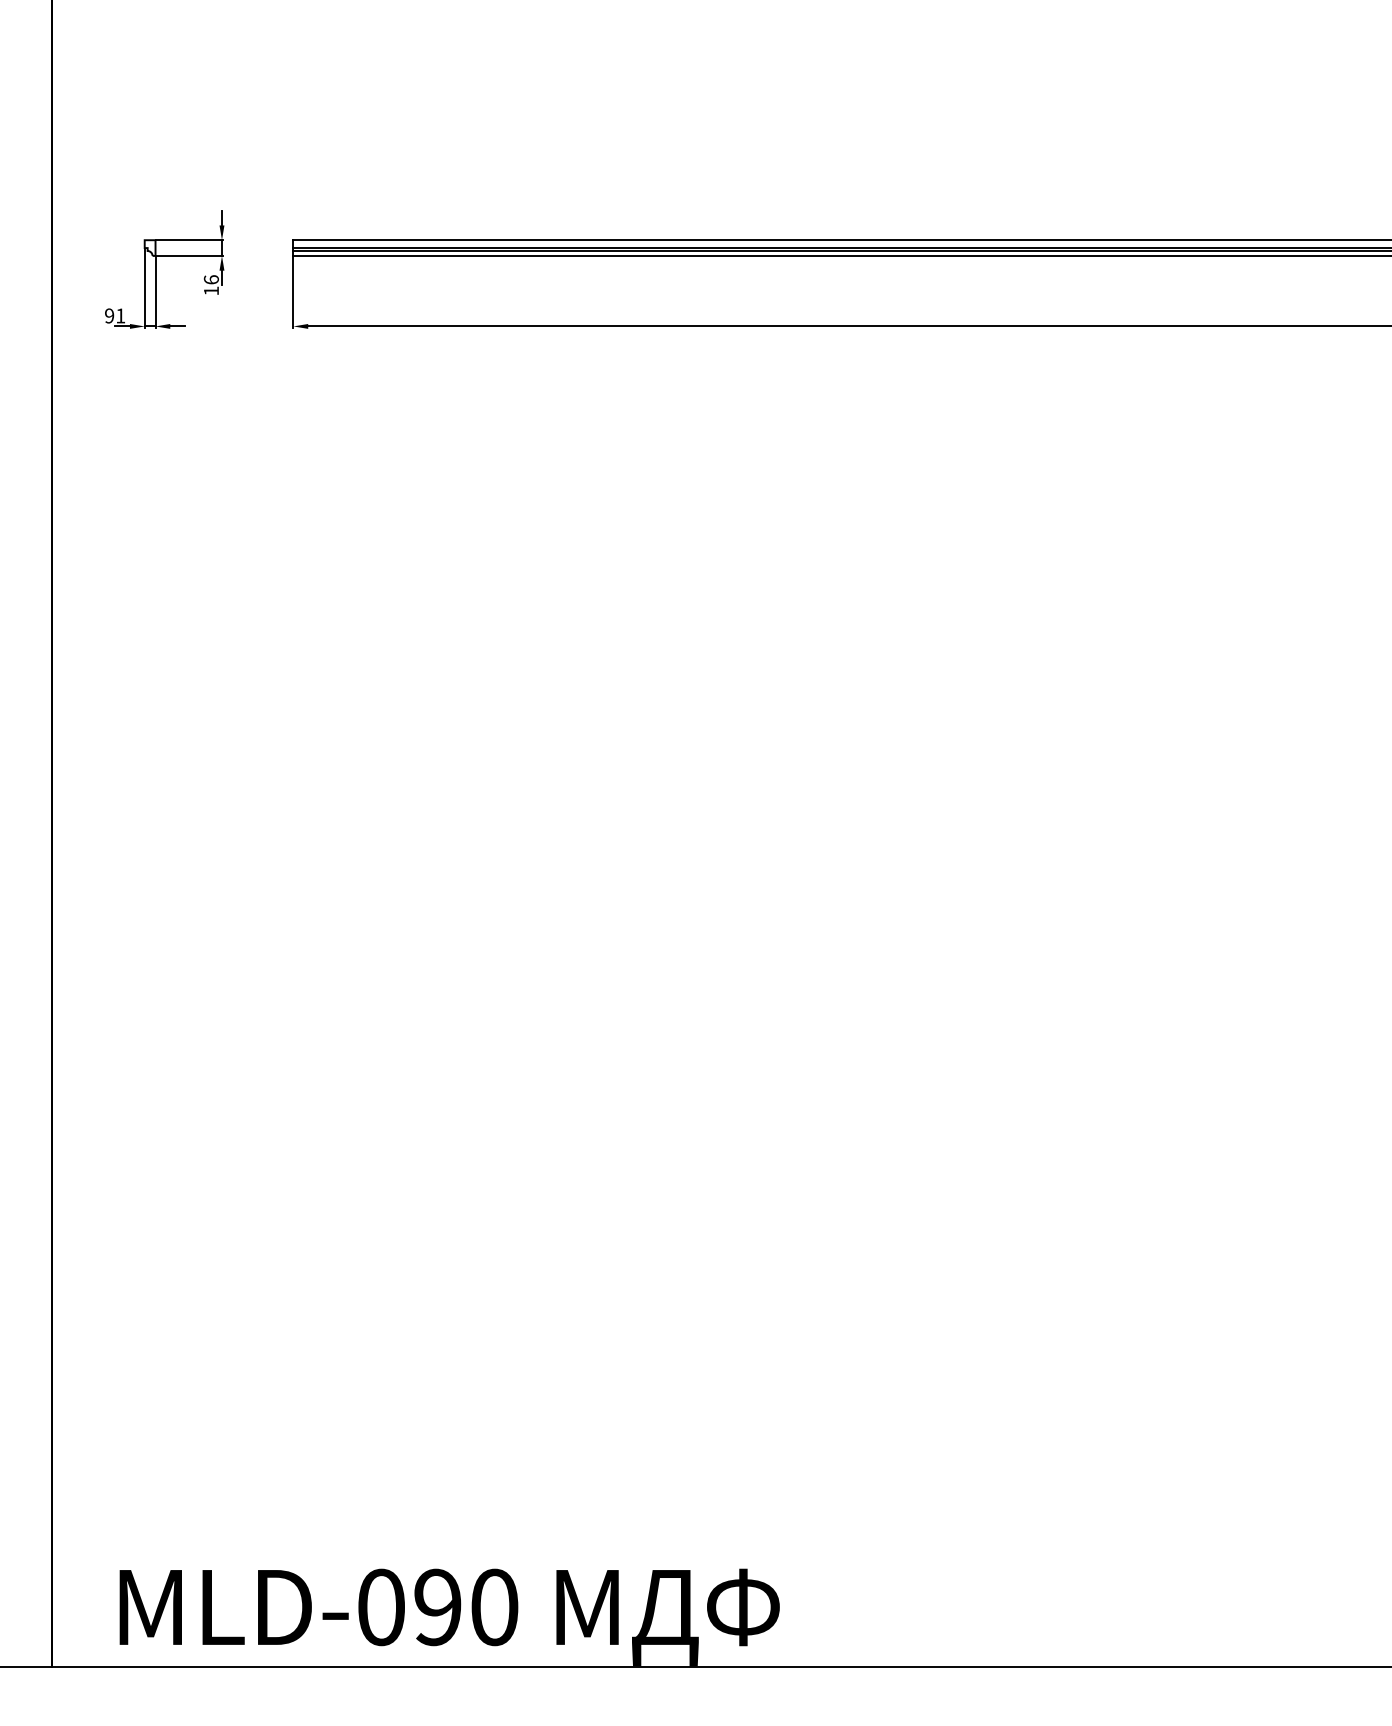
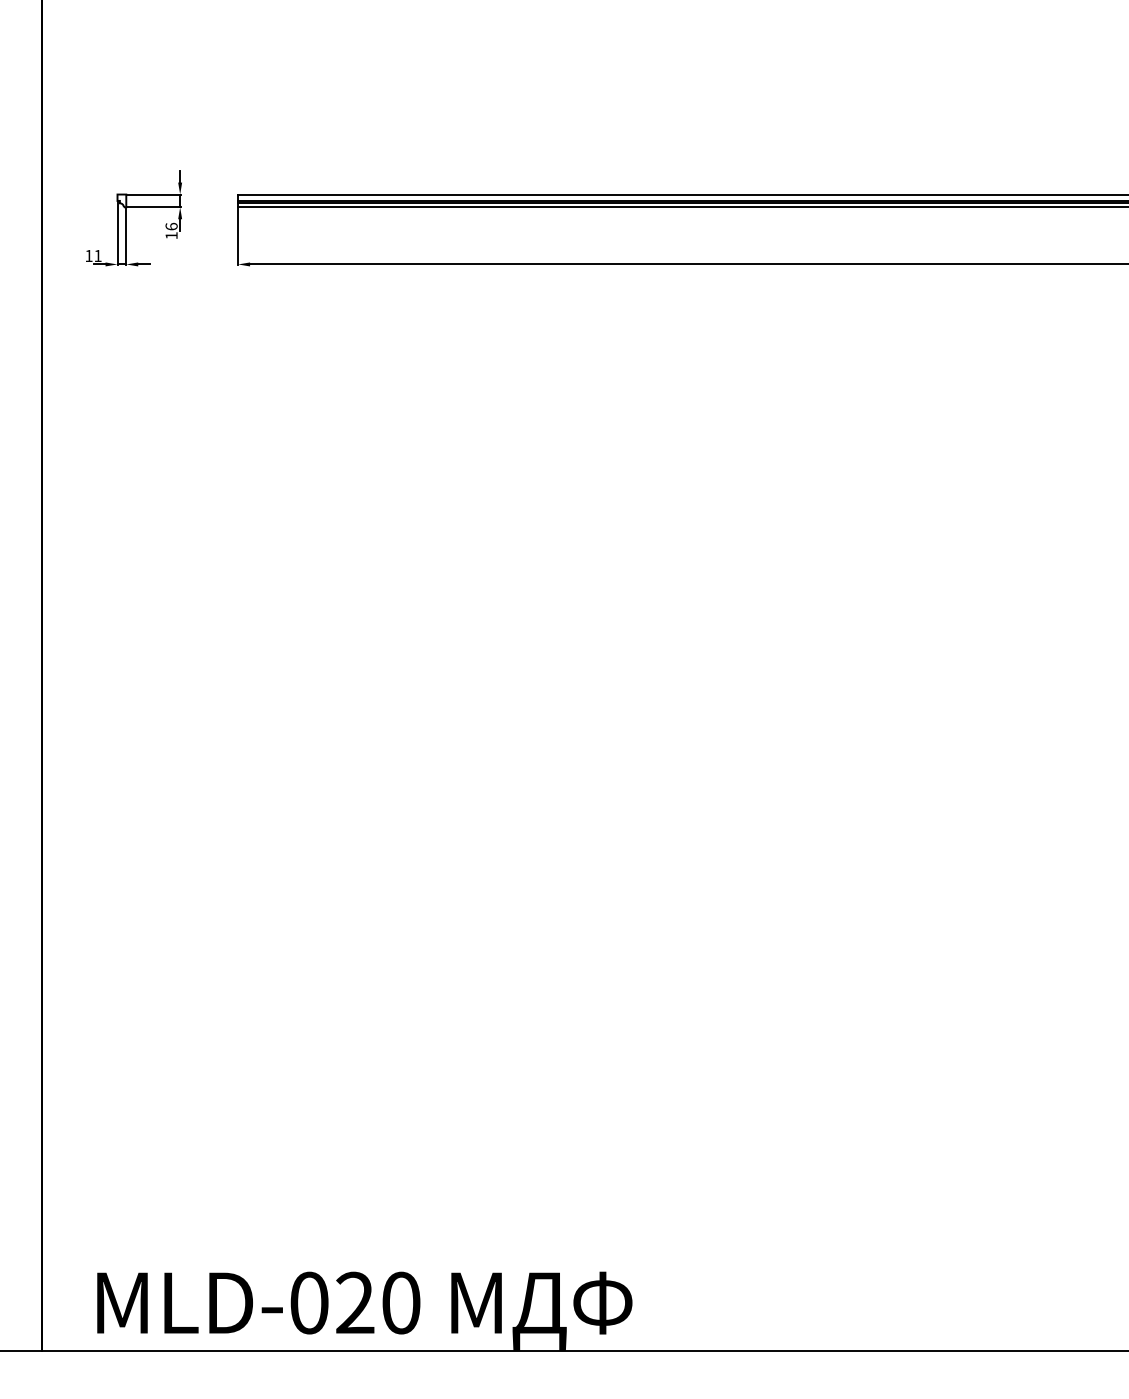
text: (109, 315) -> (88, 255), 91 -> 11
text: (437, 1607) -> (354, 1303), MLD-090 -> MLD-020

